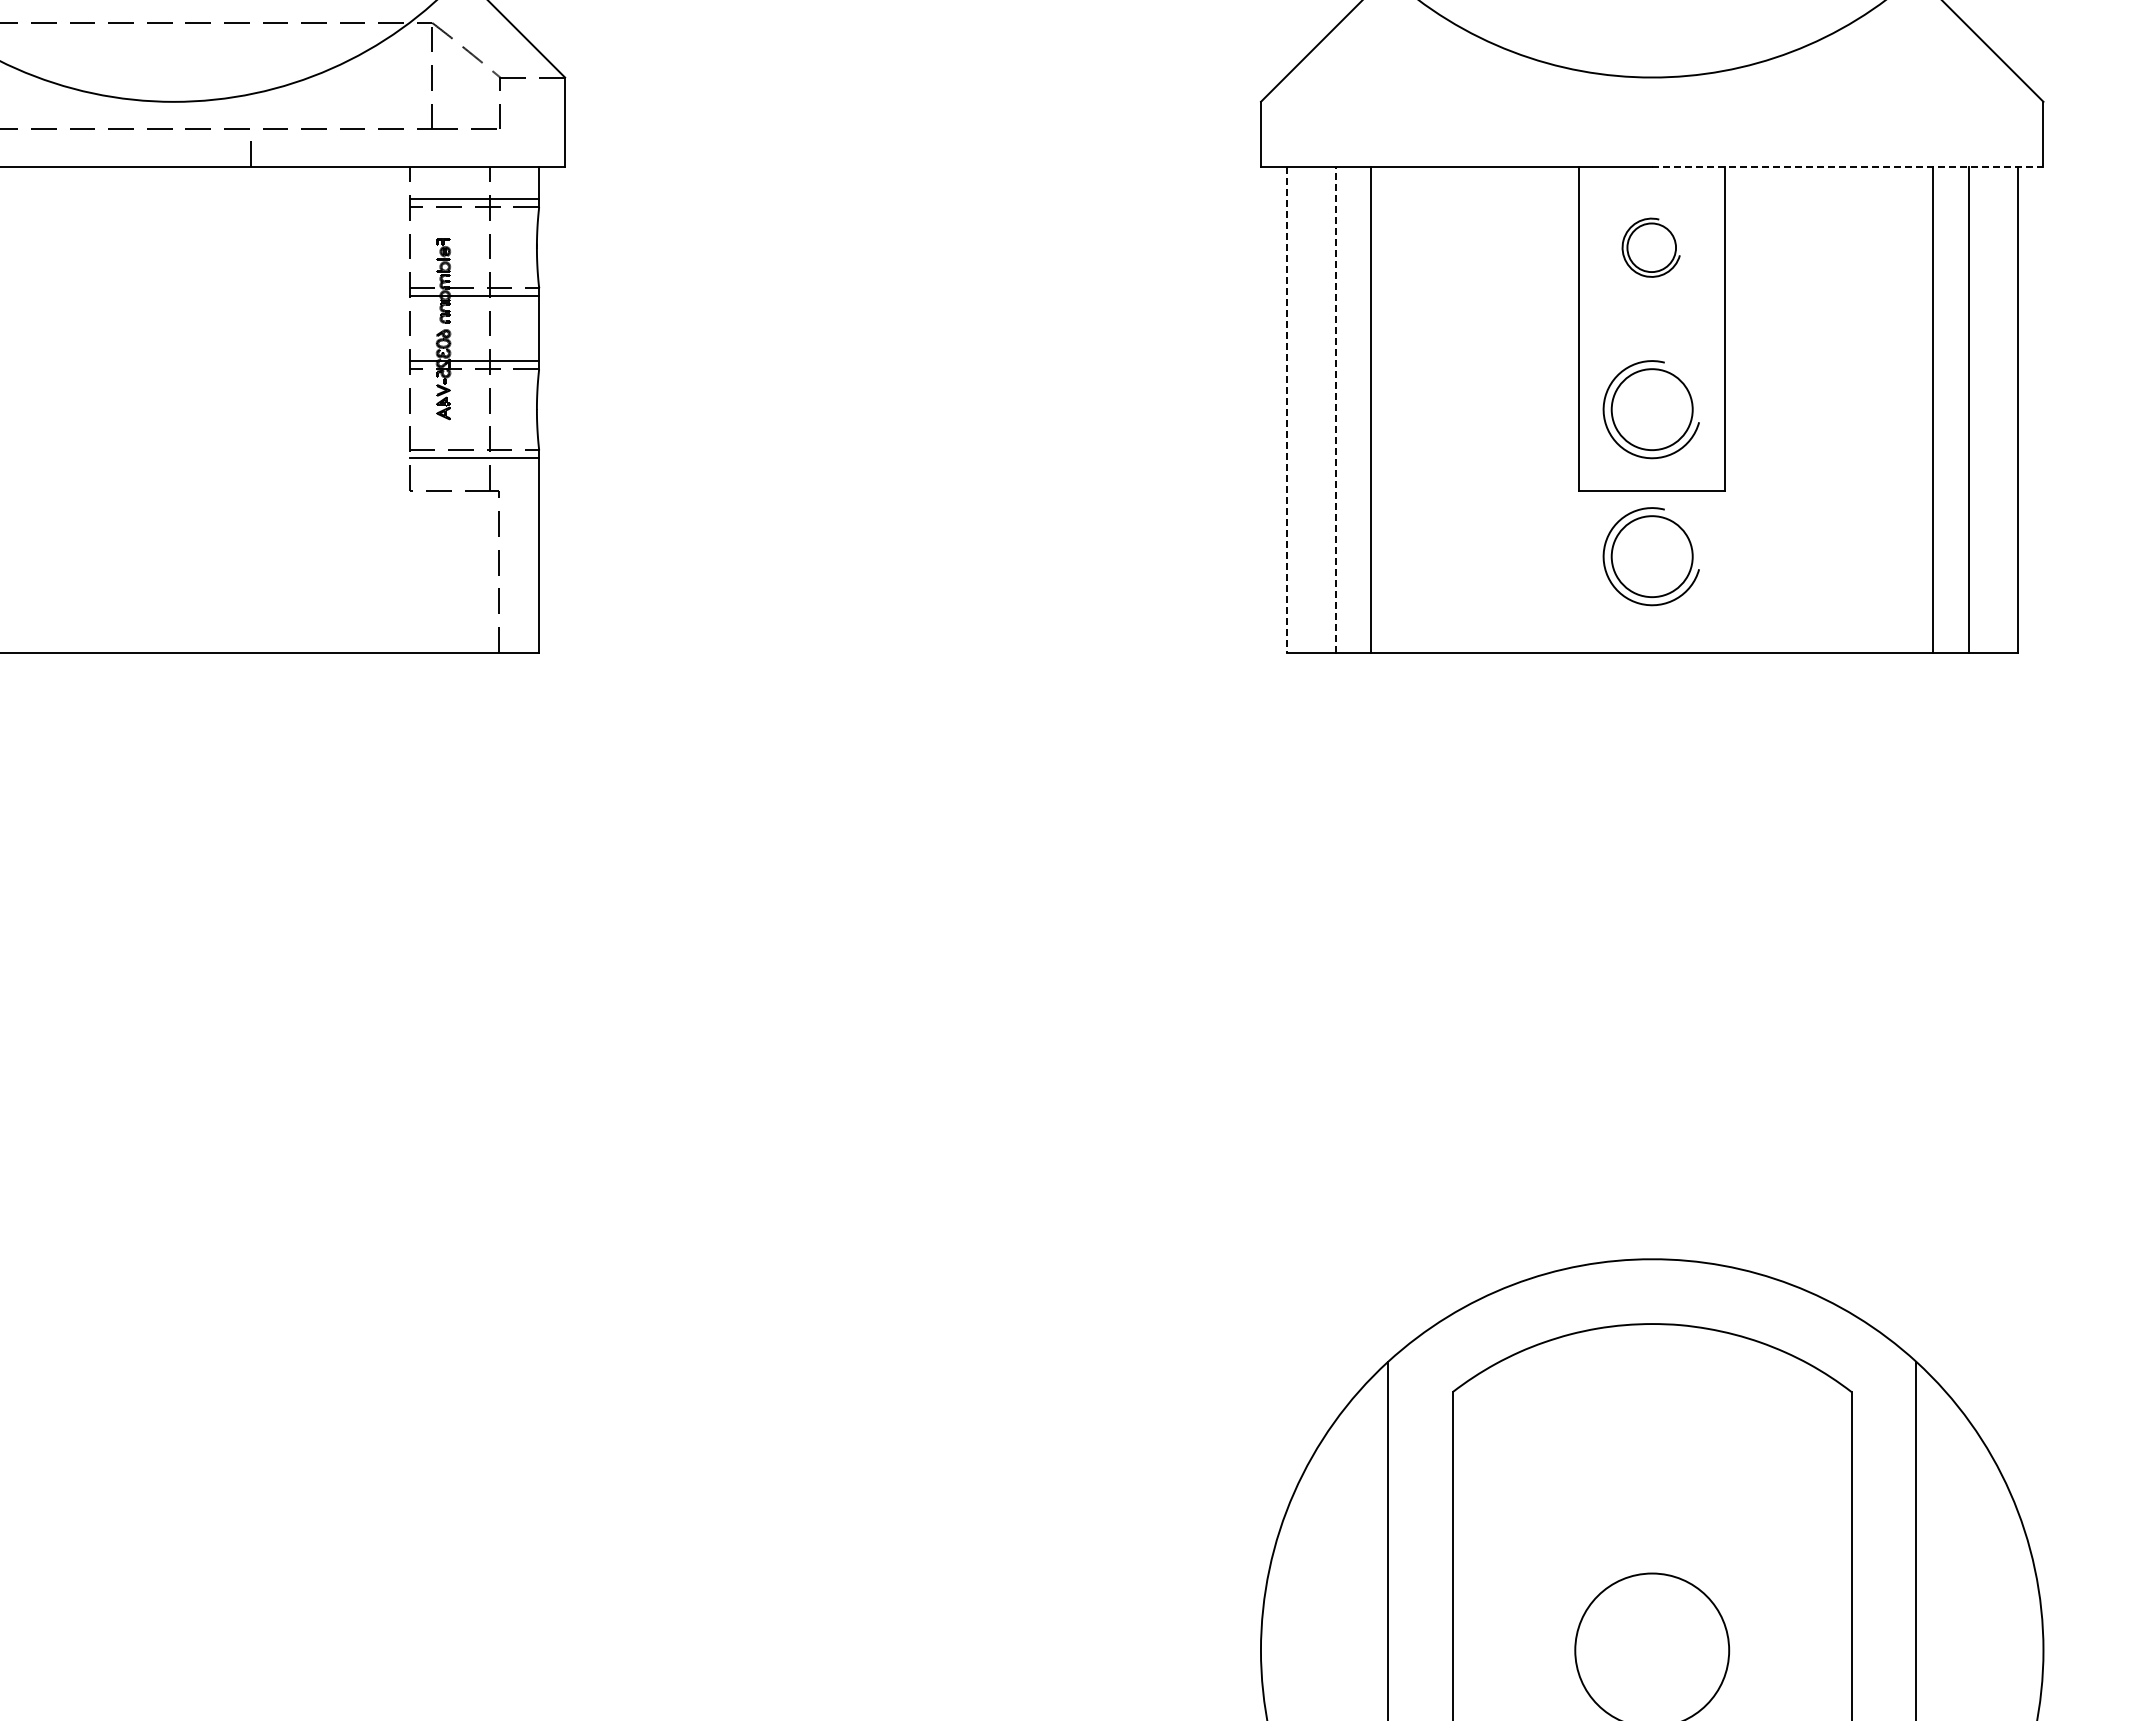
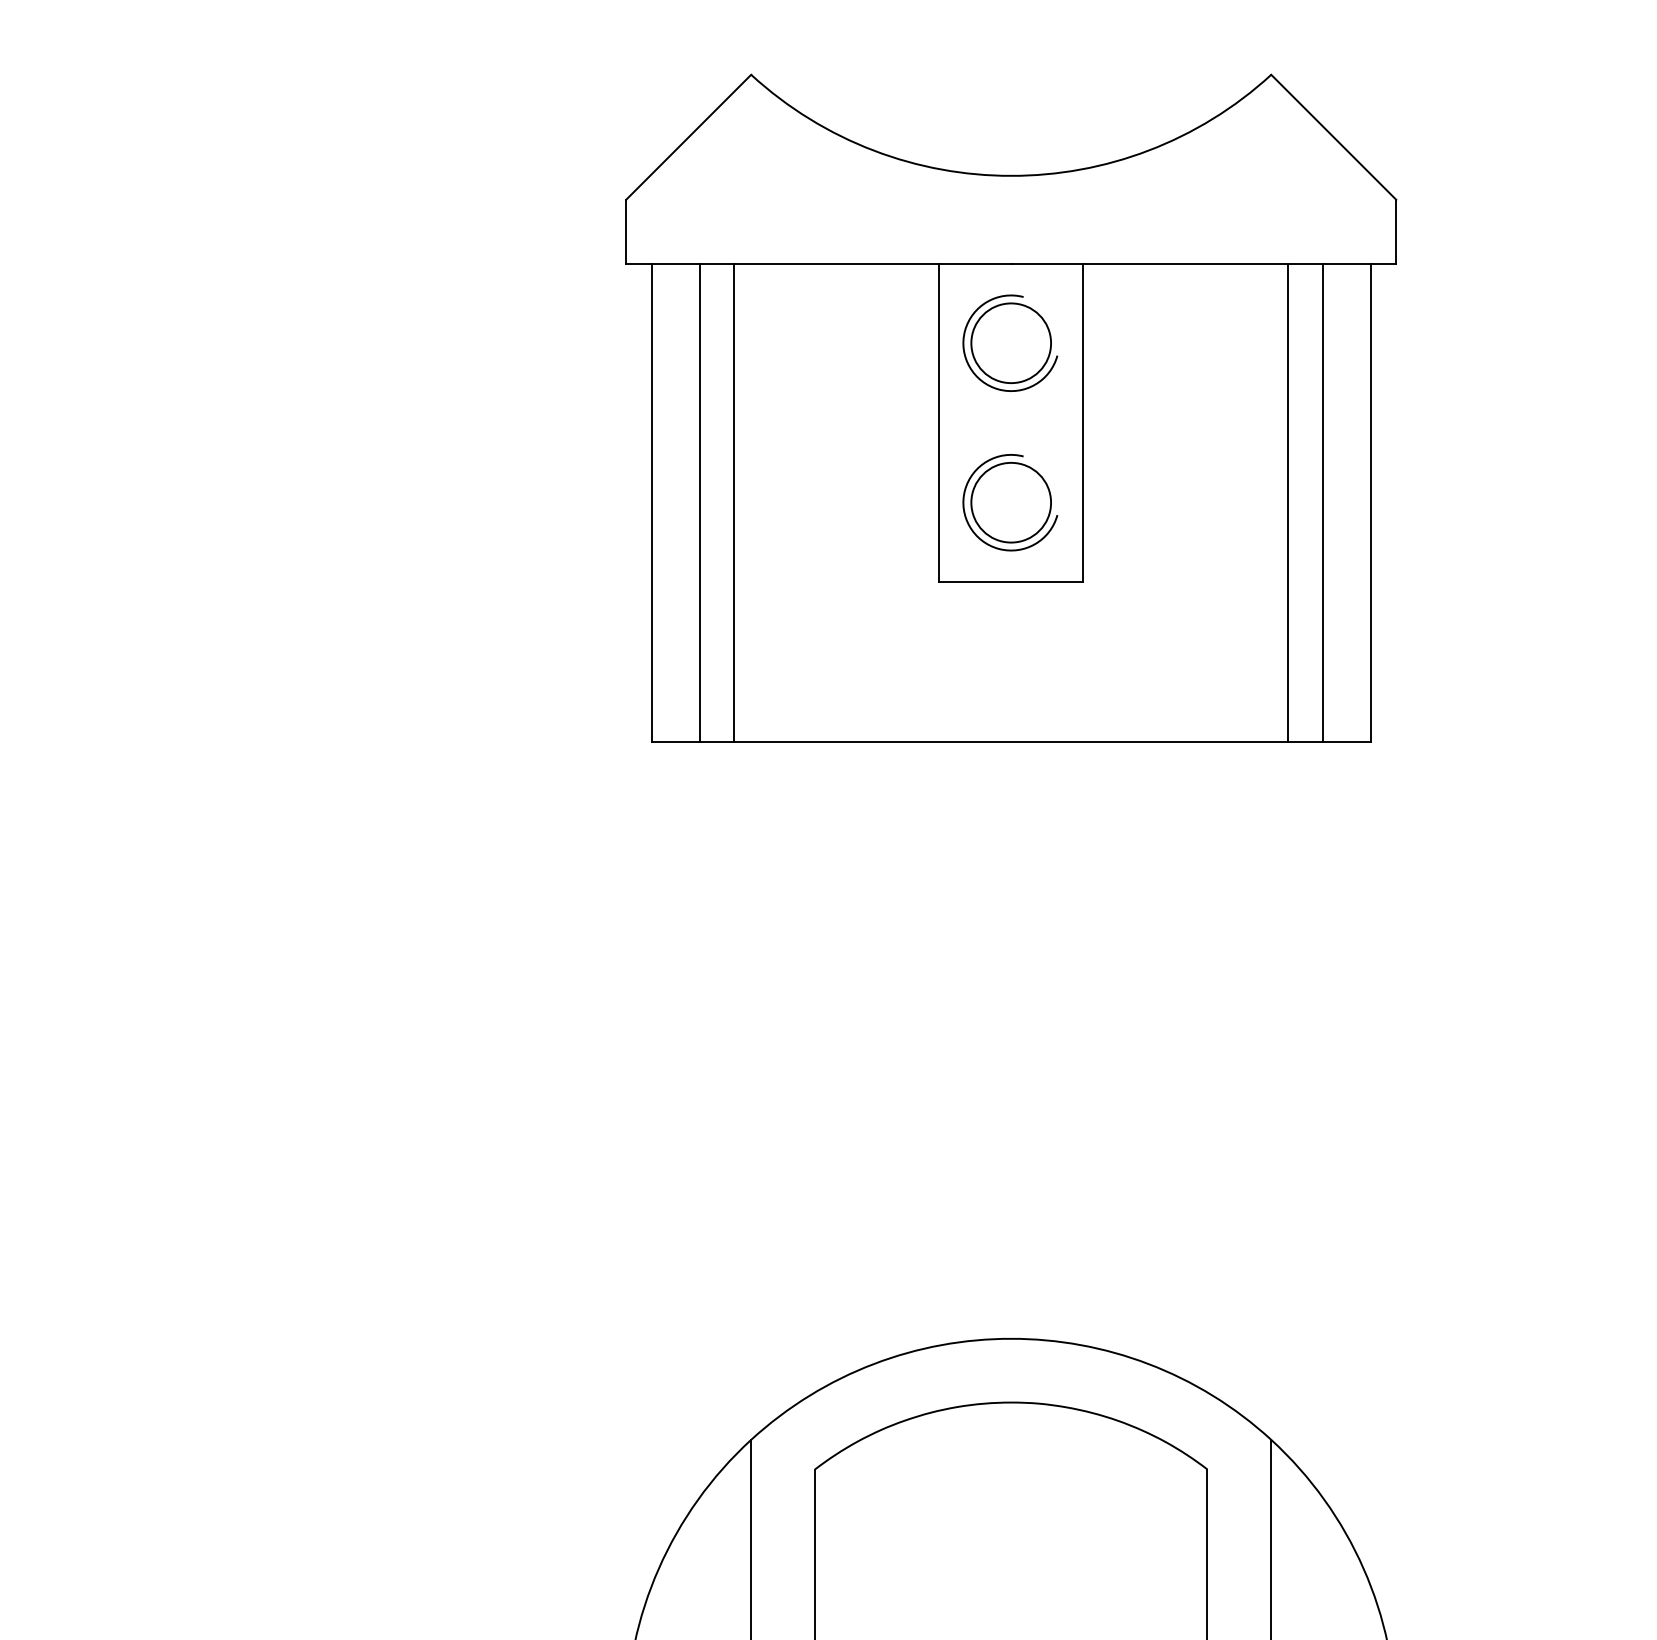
line: (1847, 166) -> (1203, 263), dashed -> solid
part: (1650, 247) -> (1009, 343), size x1.67
line: (1335, 409) -> (699, 502), dashed -> solid
line: (1286, 410) -> (651, 503), dashed -> solid
part: (1650, 556) -> (1009, 647), removed

